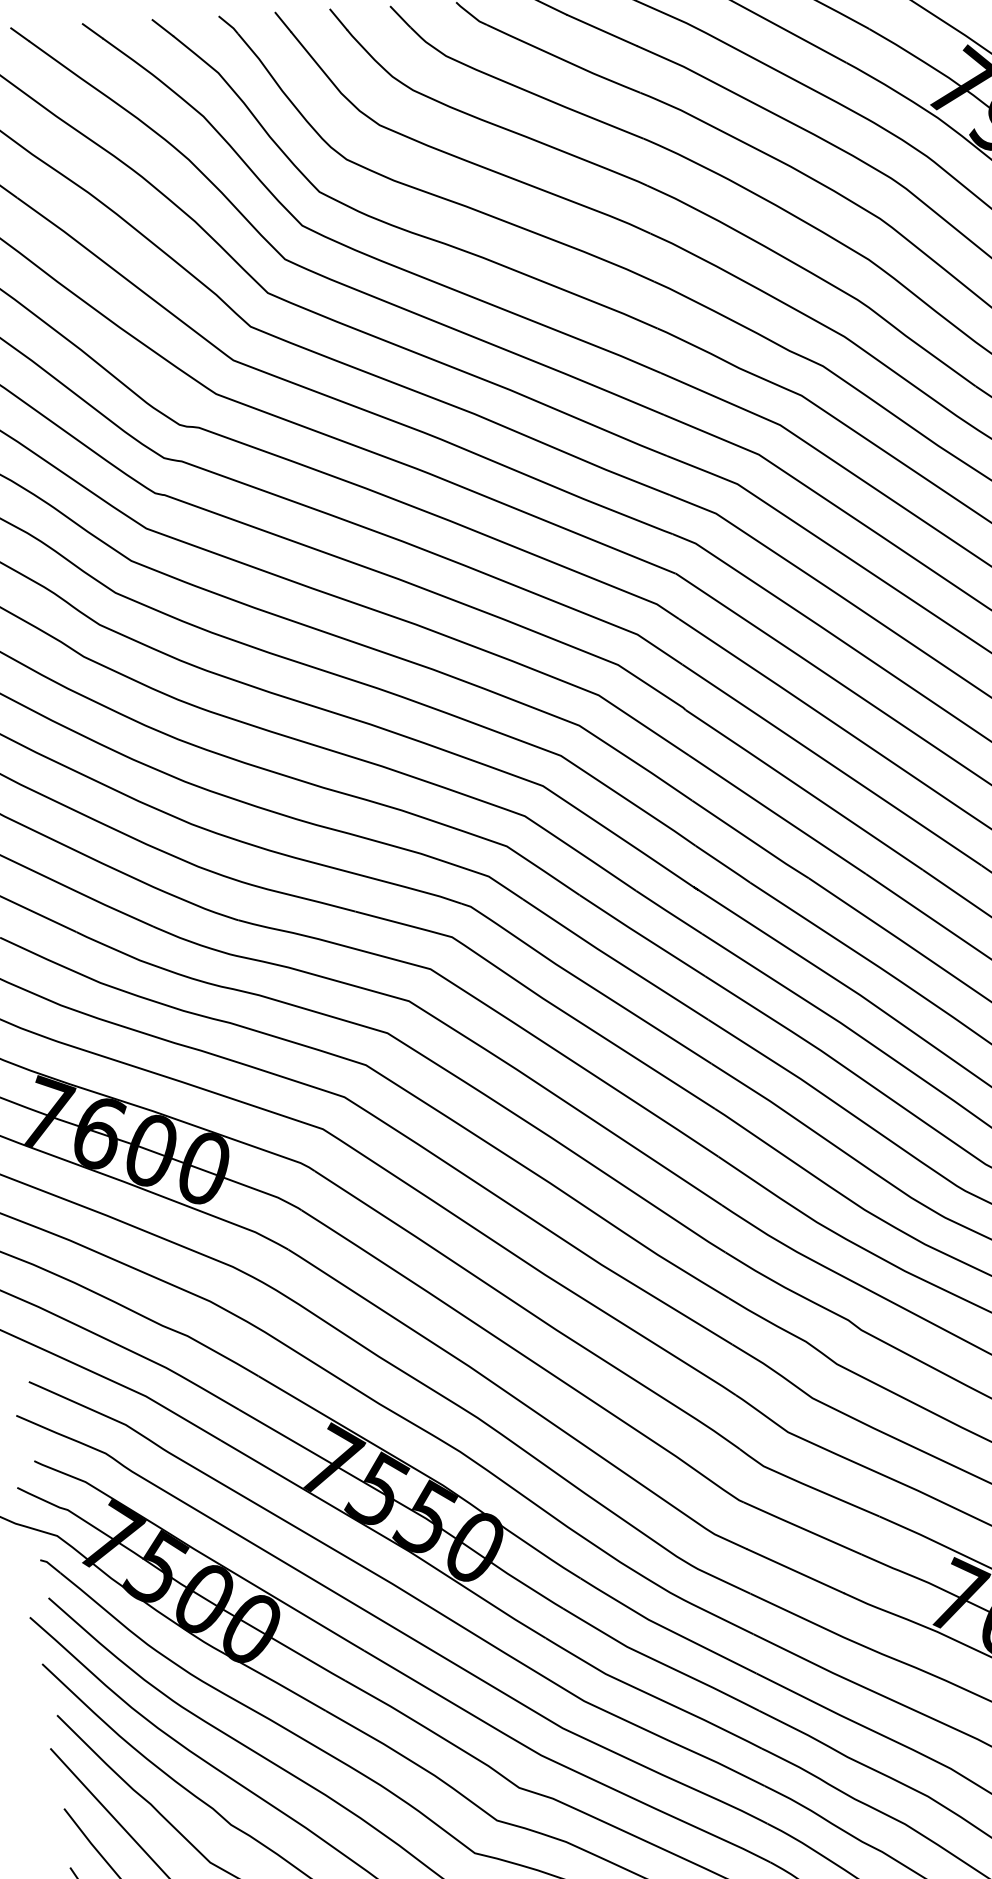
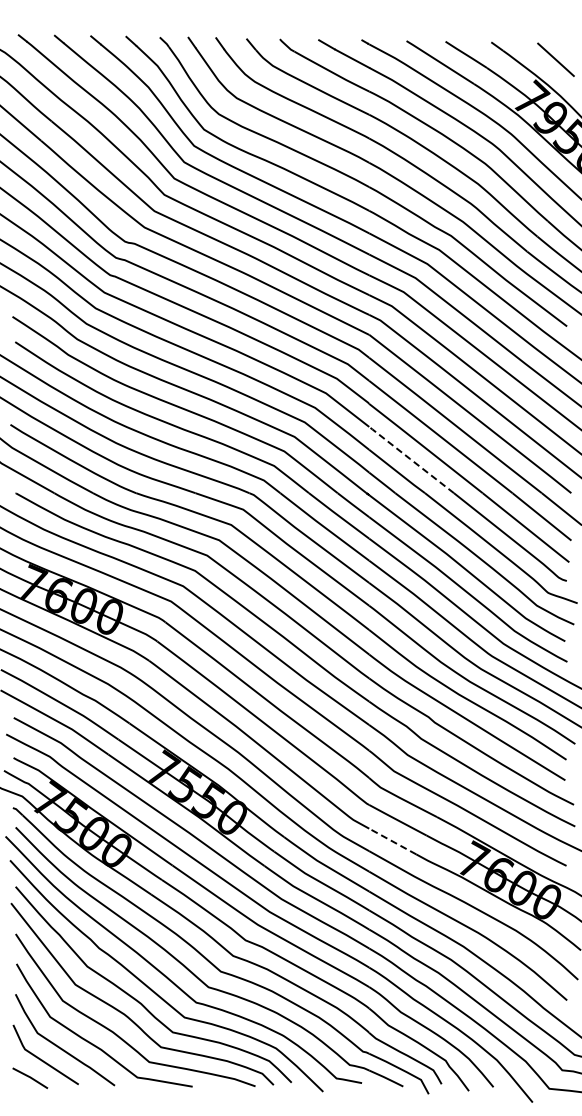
line: (775, 813) -> (410, 459), solid -> dashed
line: (795, 1571) -> (392, 841), solid -> dashed

